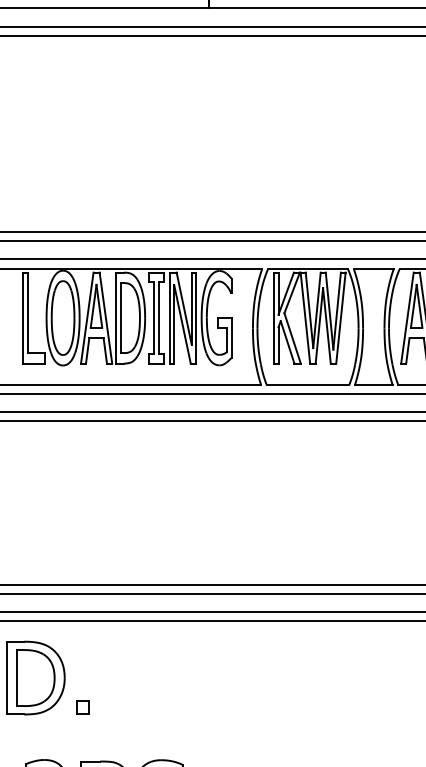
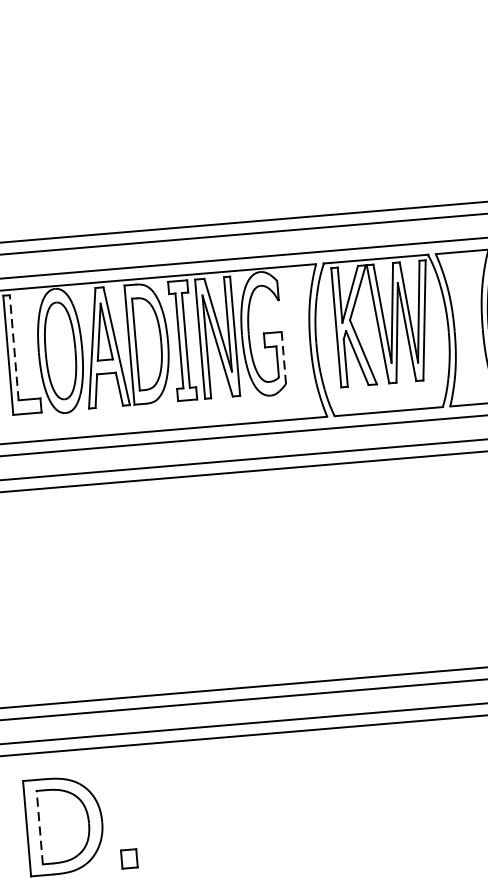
line: (28, 312) -> (14, 347), solid -> dashed
line: (231, 337) -> (283, 357), solid -> dashed
line: (17, 677) -> (40, 826), solid -> dashed

